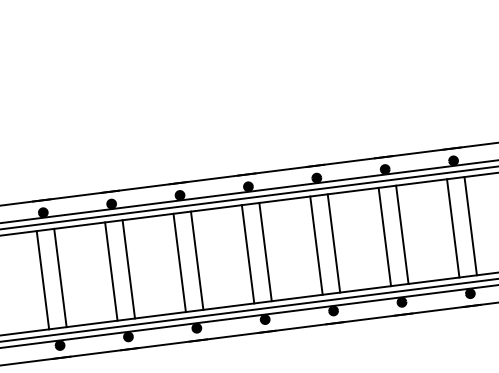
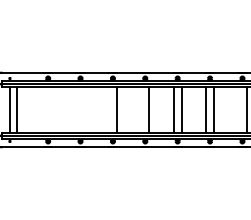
line: (453, 227) -> (238, 109), removed
line: (248, 253) -> (141, 109), removed
line: (178, 261) -> (108, 109), removed
line: (128, 268) -> (84, 109), removed
line: (111, 270) -> (76, 109), removed
line: (60, 276) -> (52, 109), removed
line: (43, 279) -> (44, 109), removed

